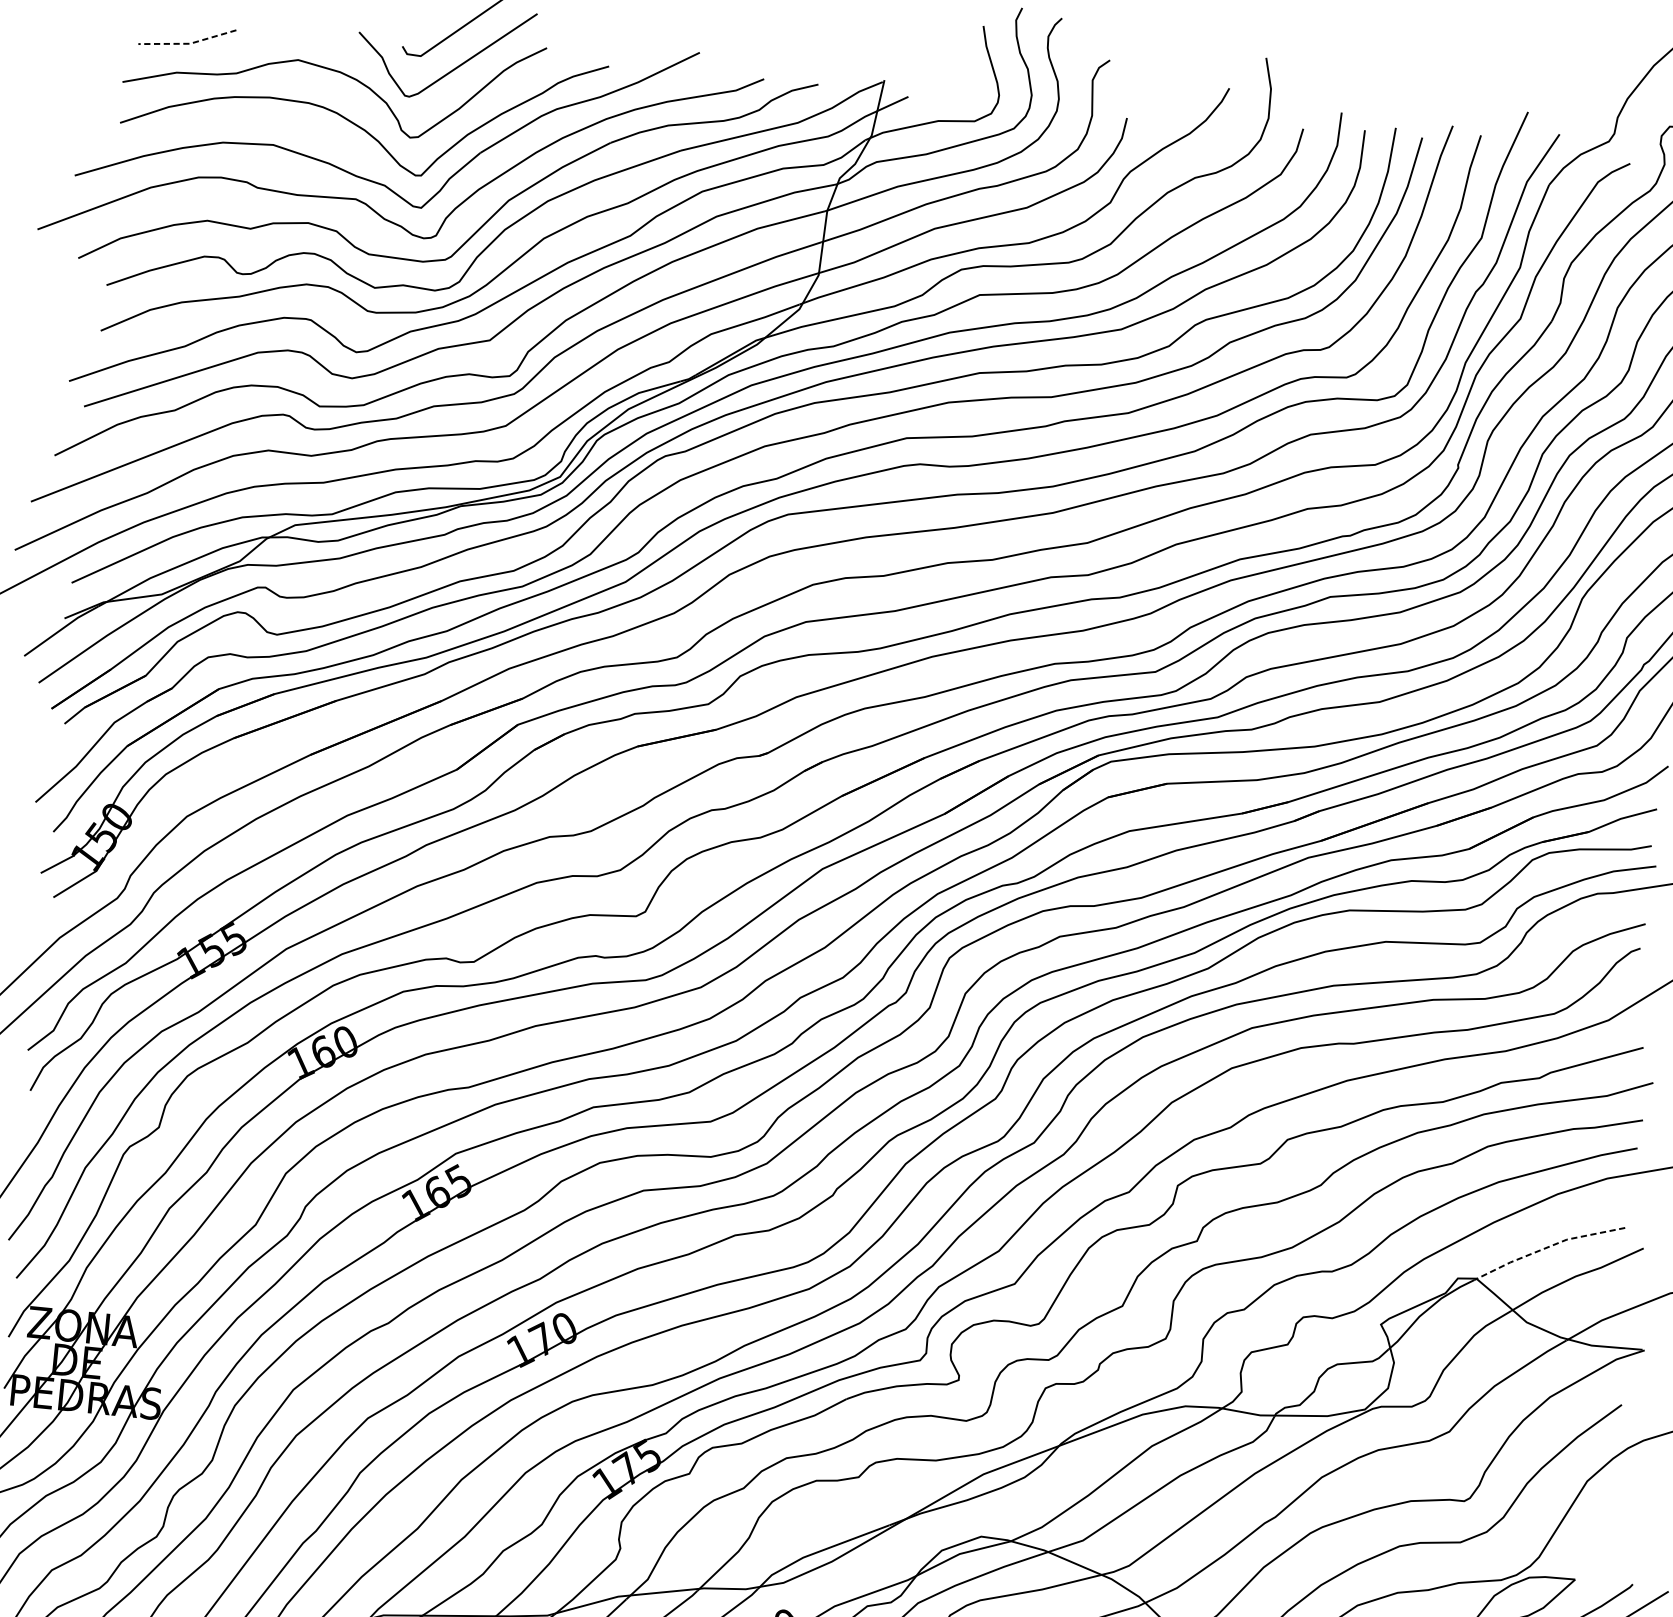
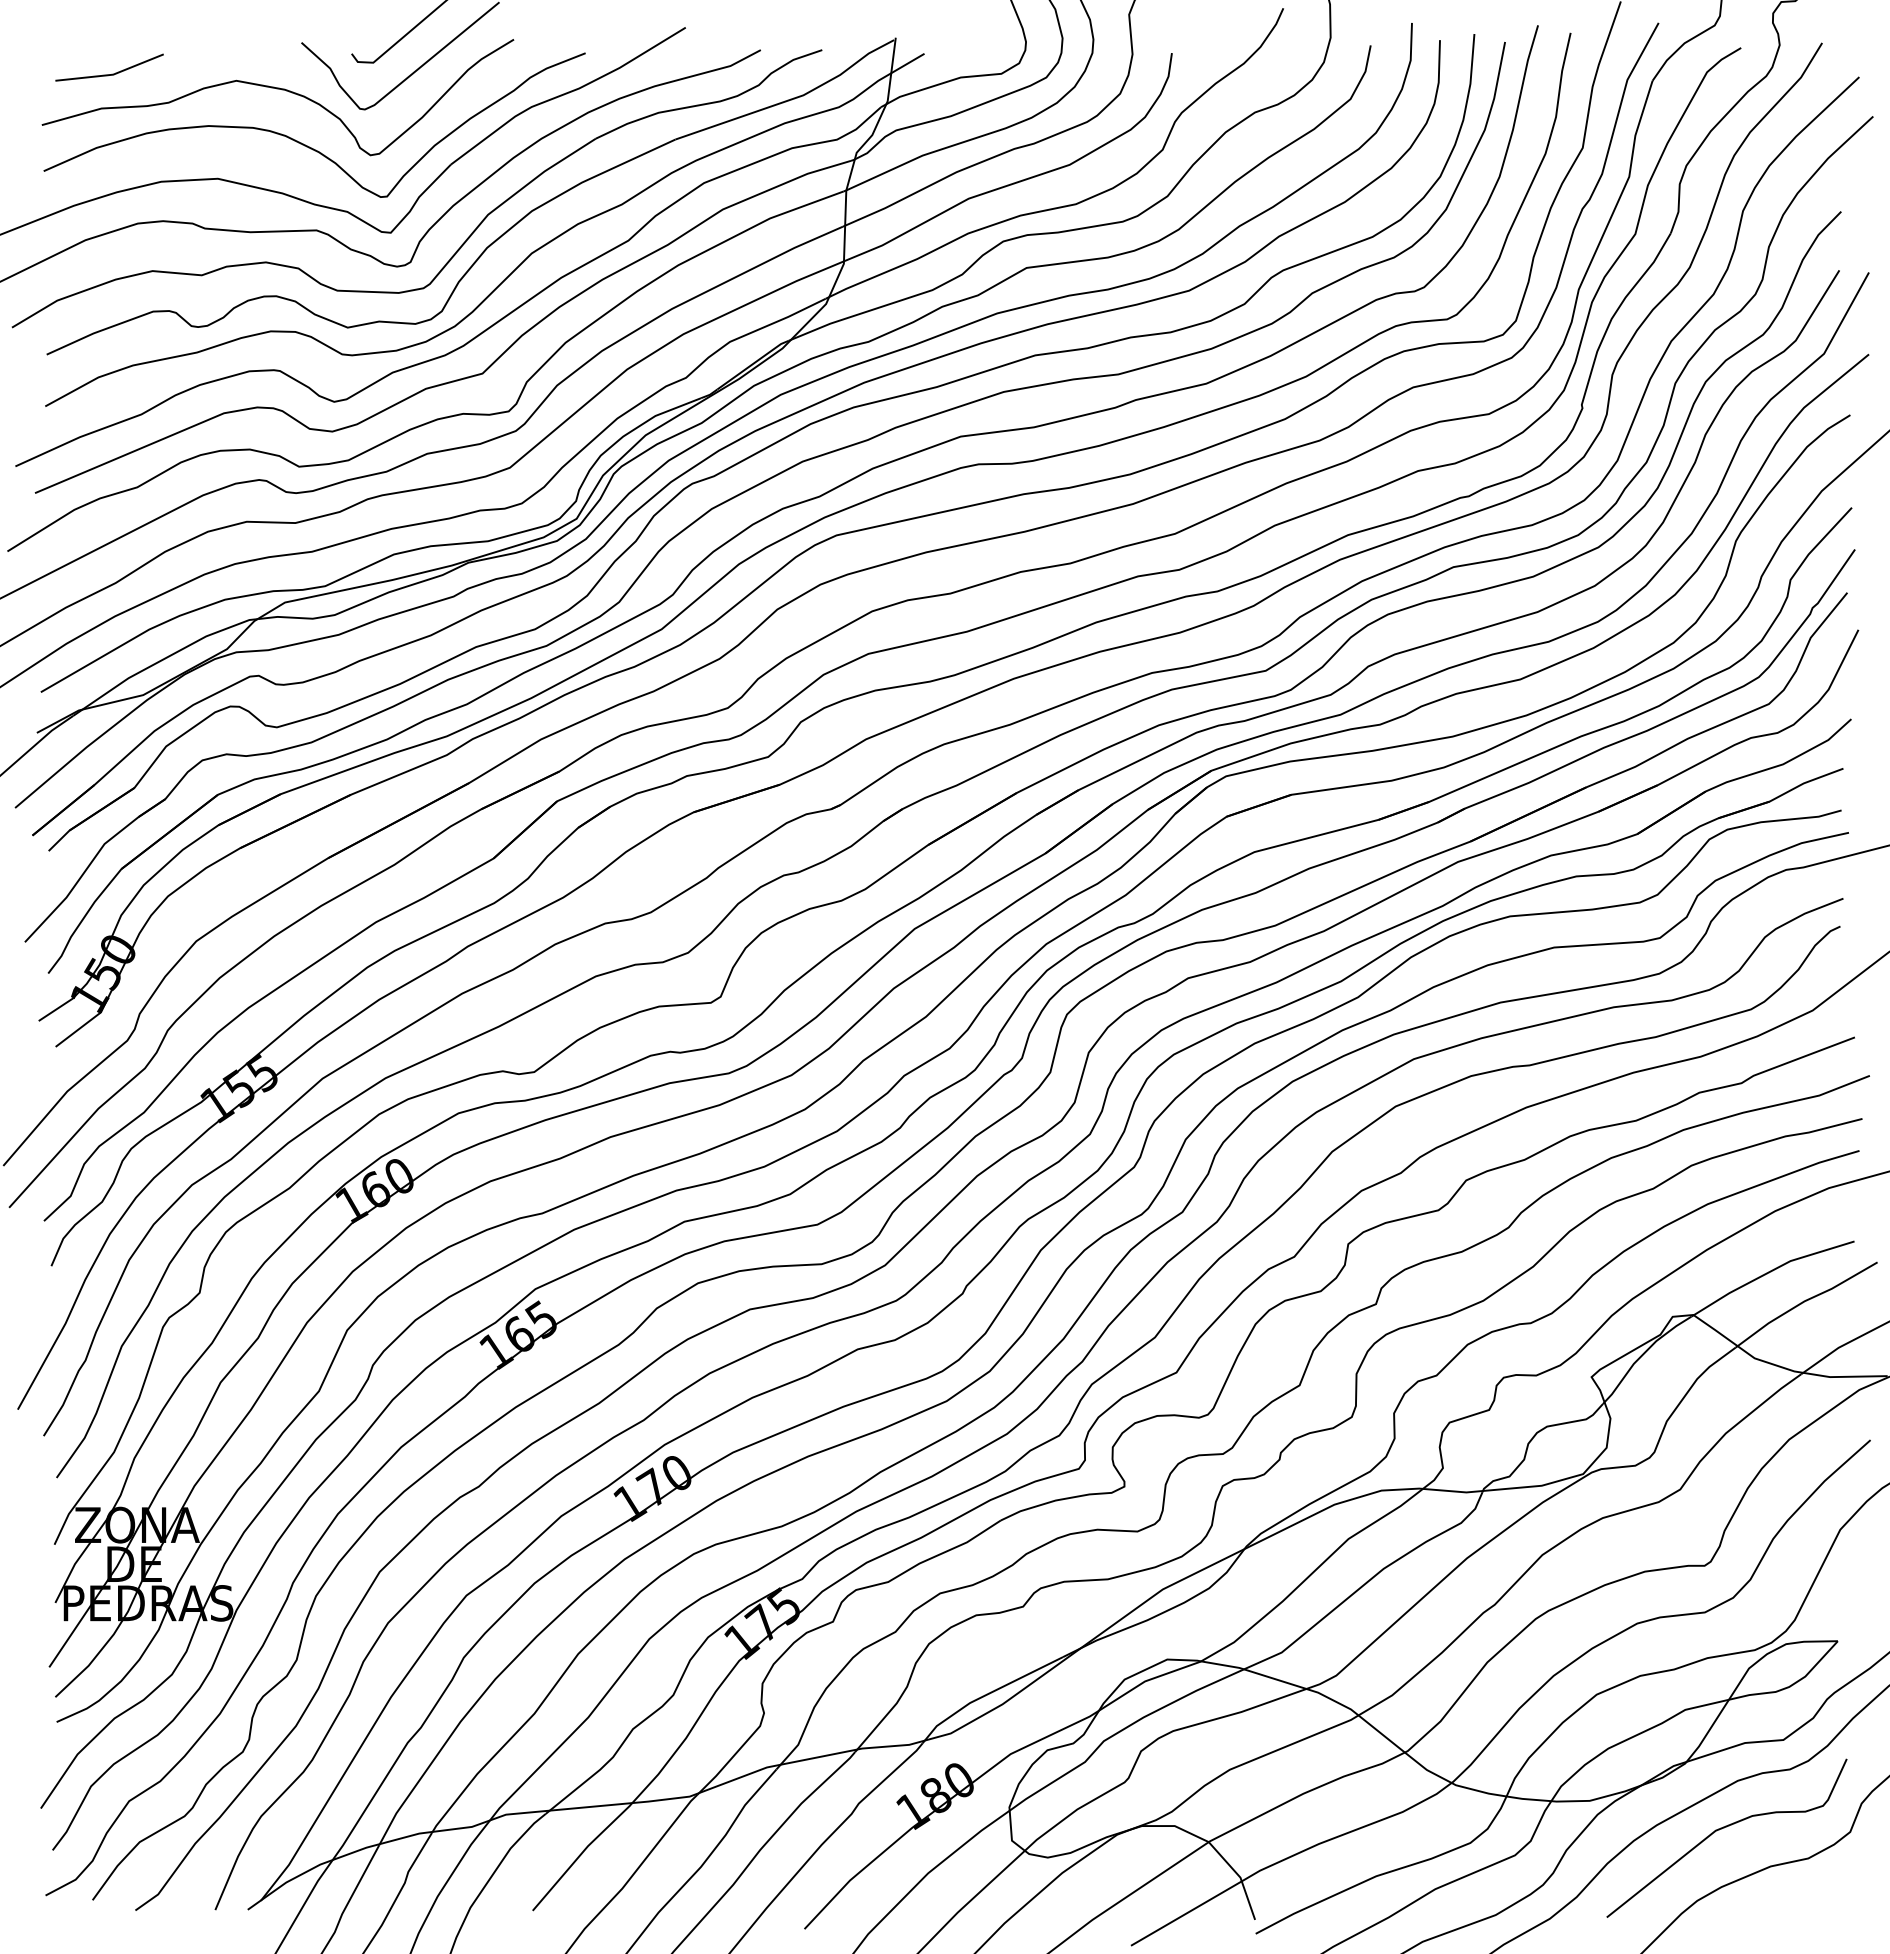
line: (188, 43) -> (111, 74), dashed -> solid
line: (1547, 1247) -> (1769, 1272), dashed -> solid

